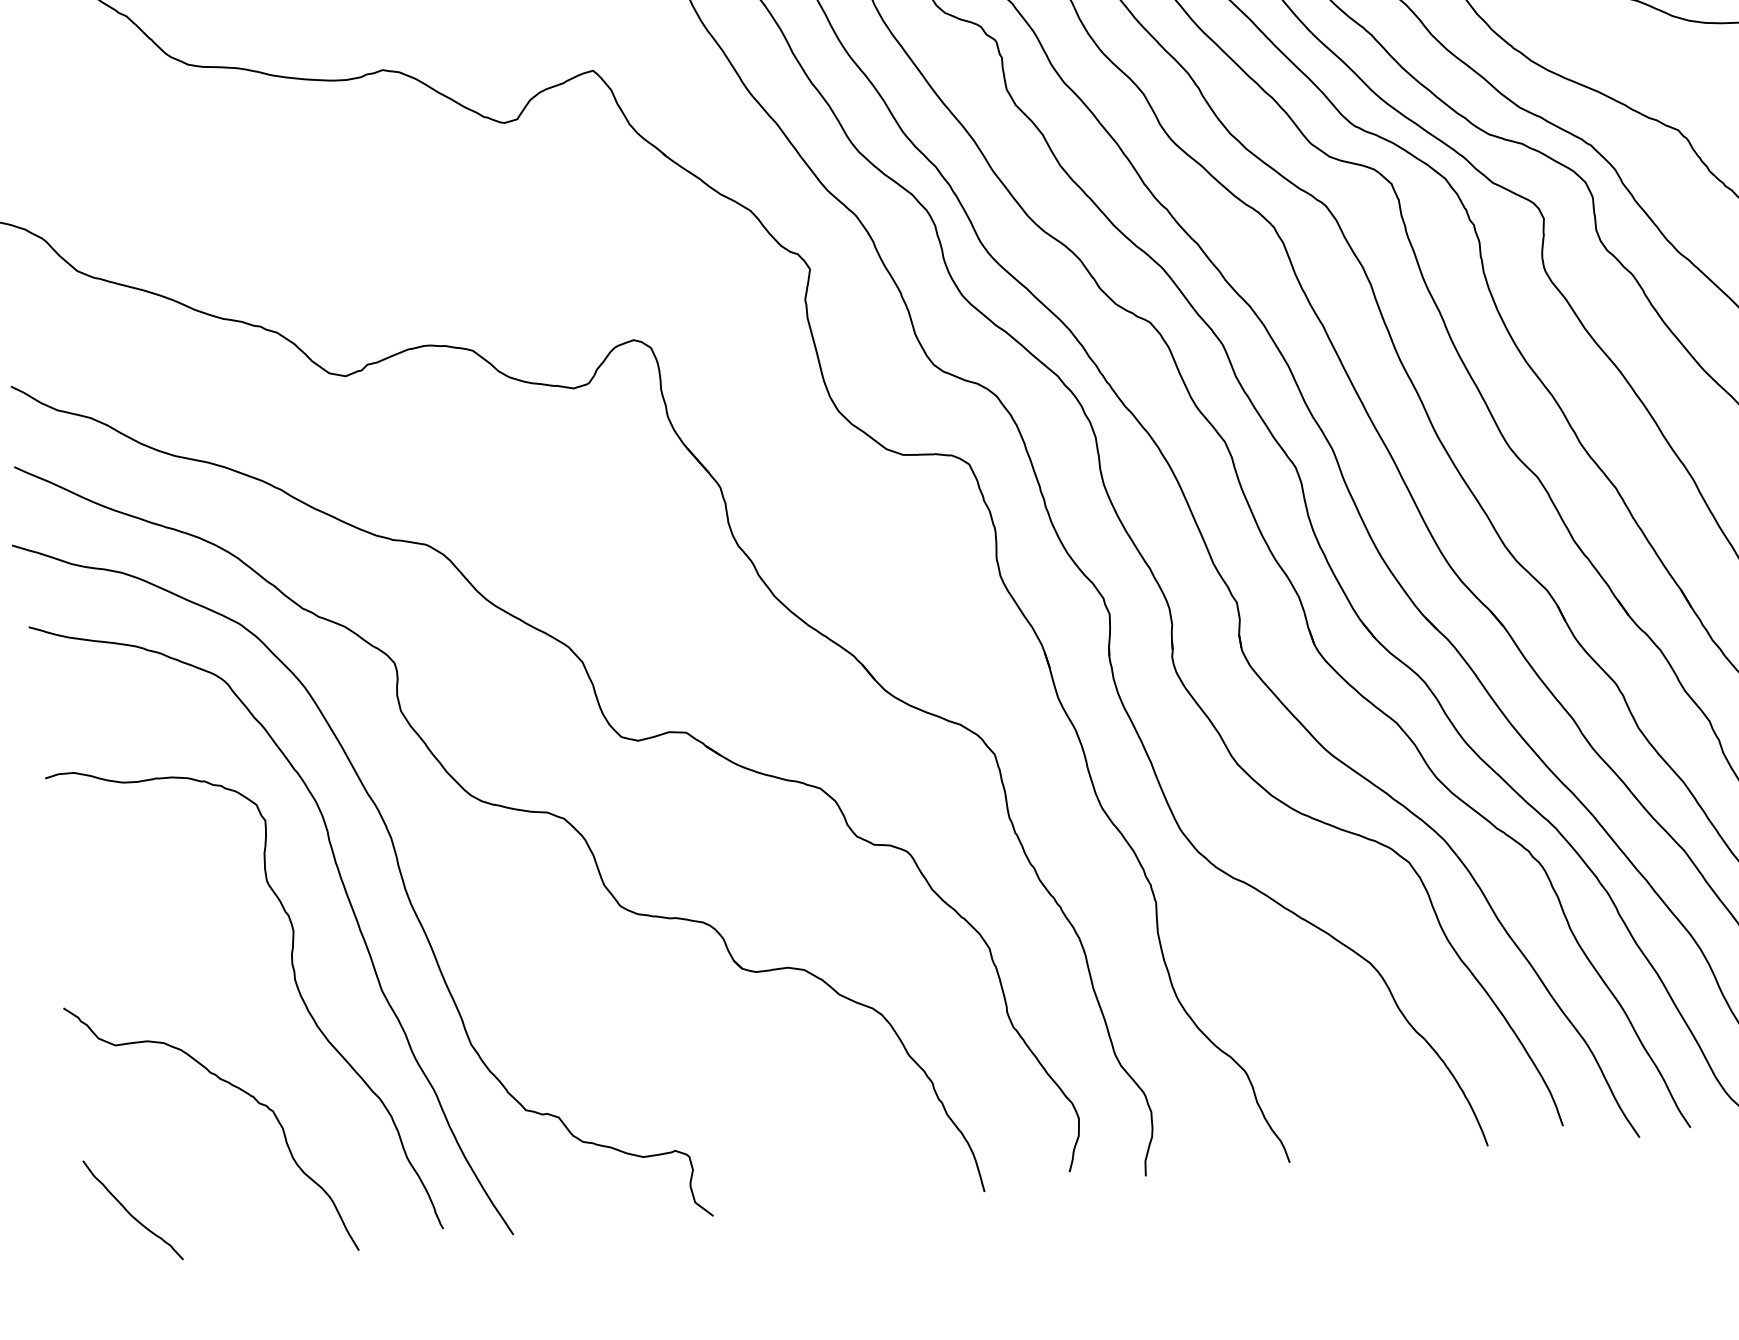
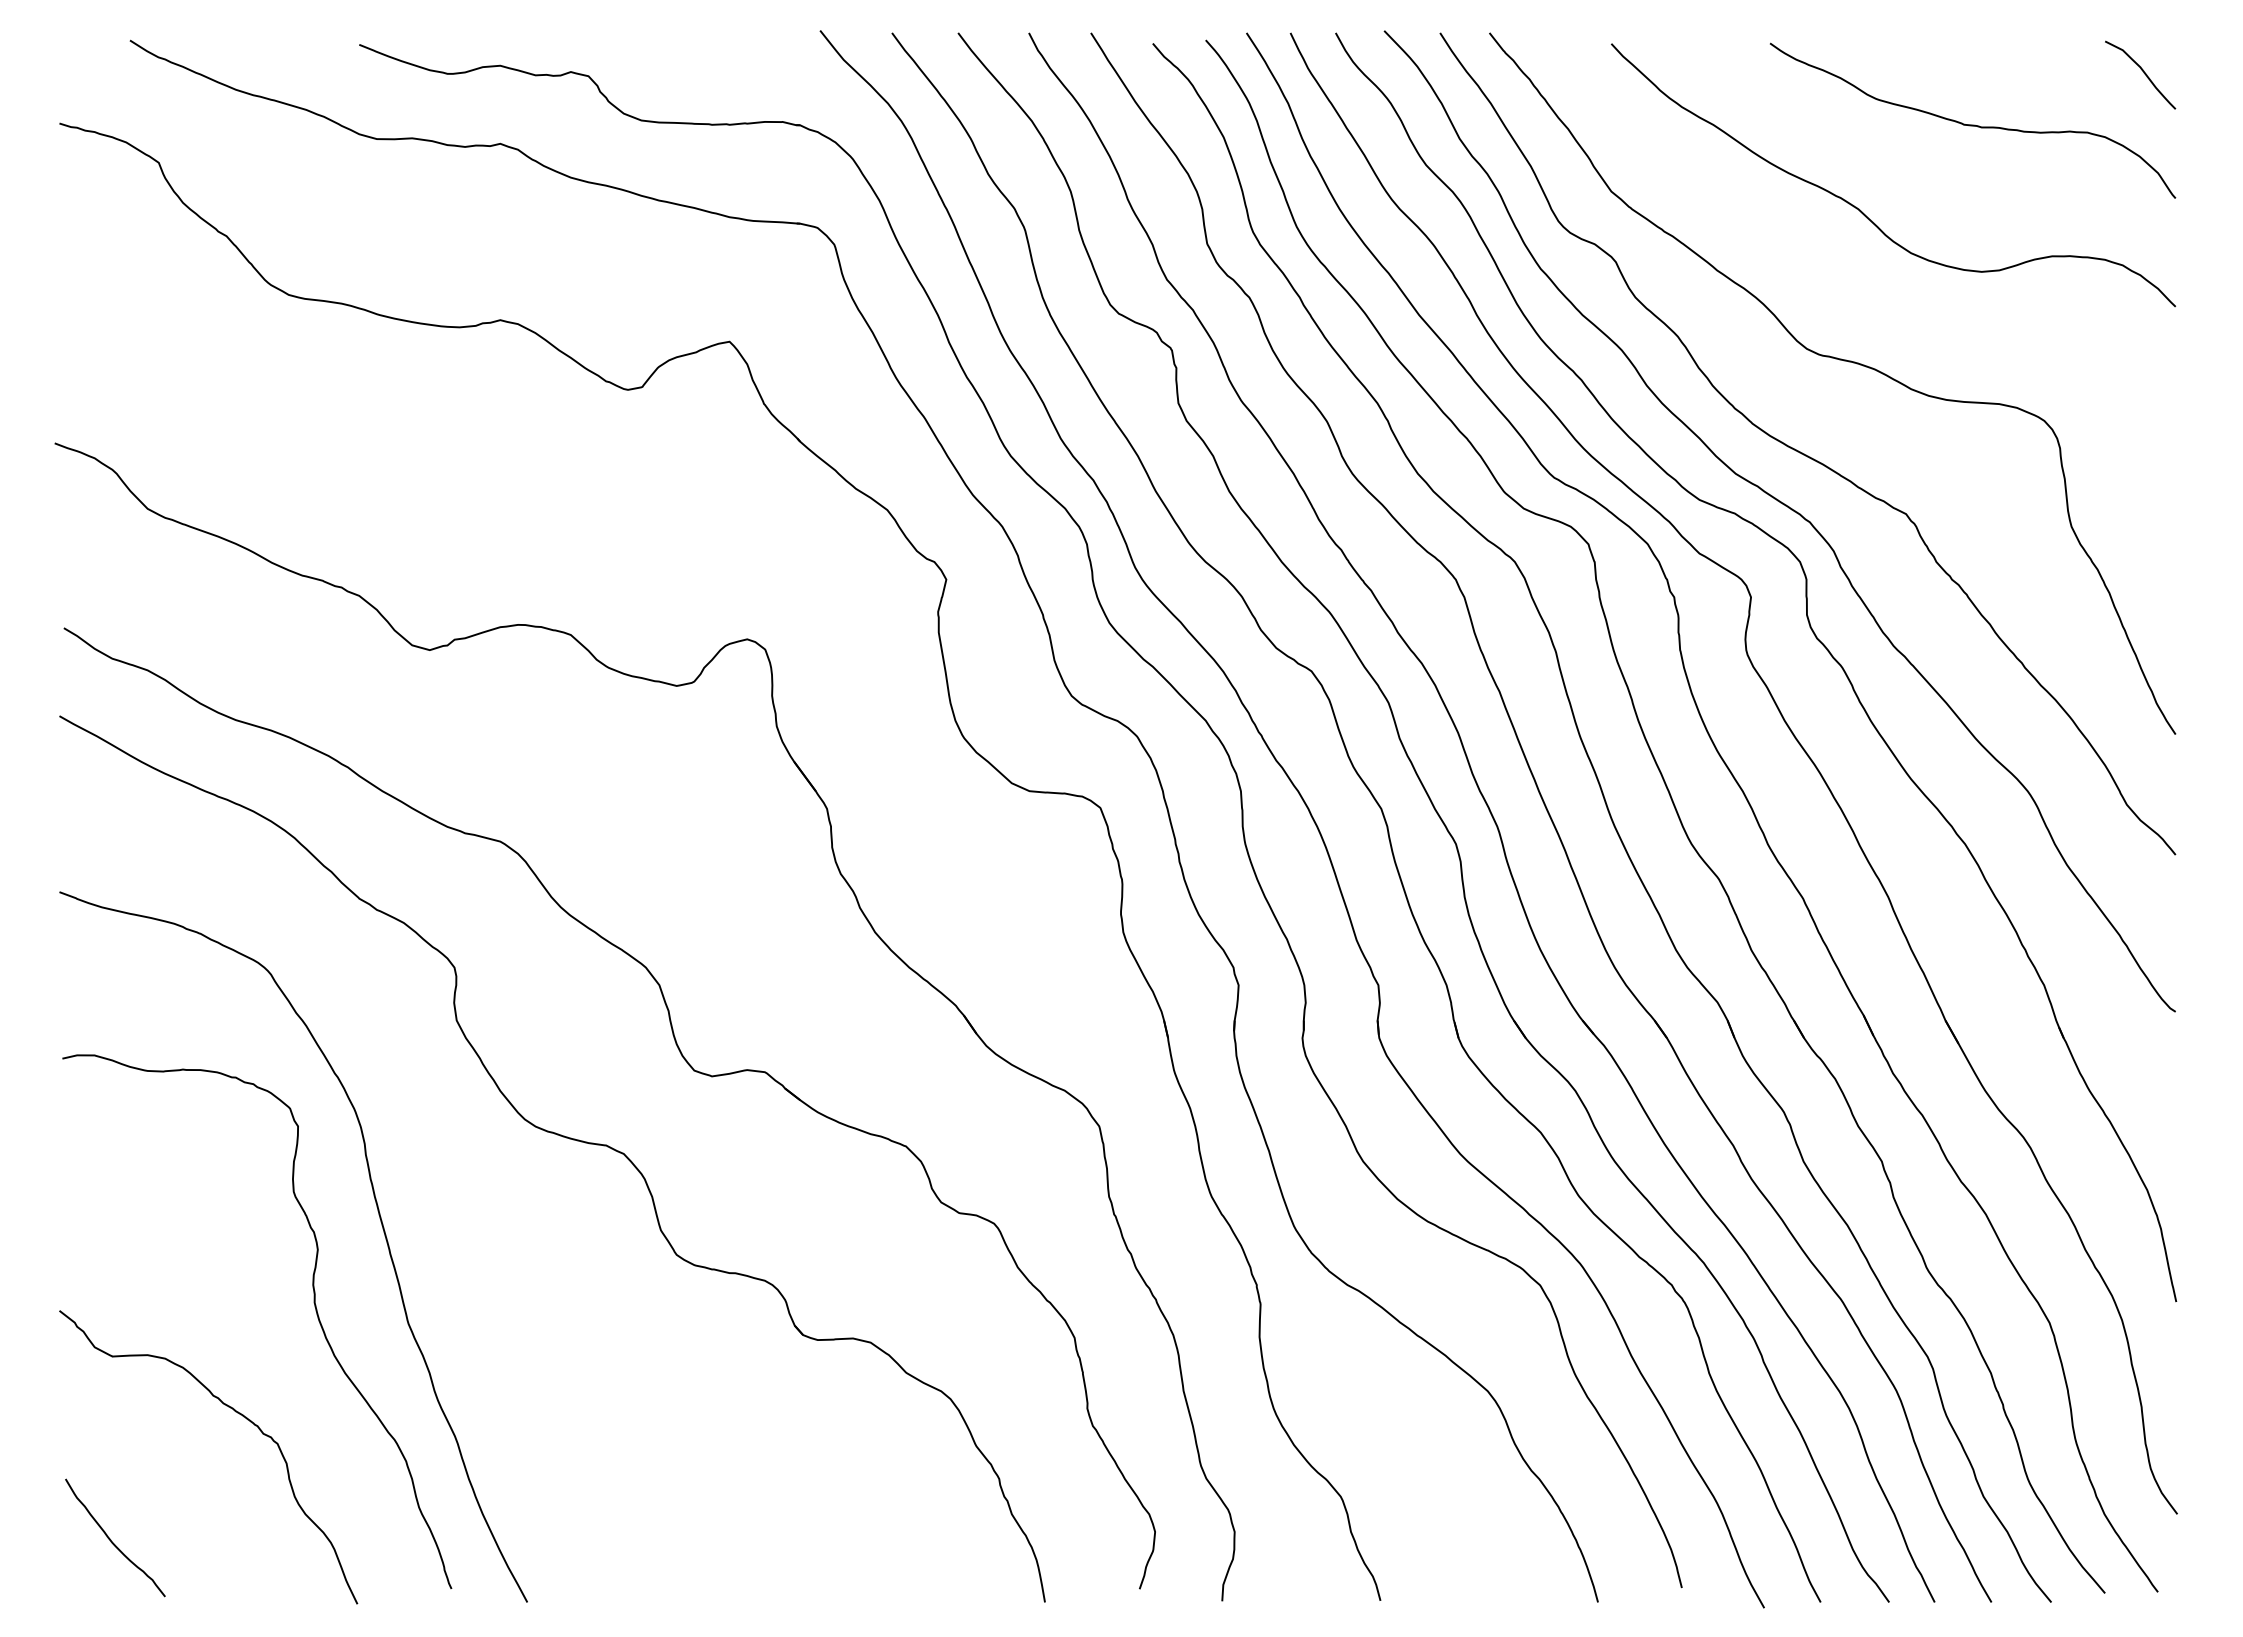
curve: (398, 870) -> (438, 1194), removed

